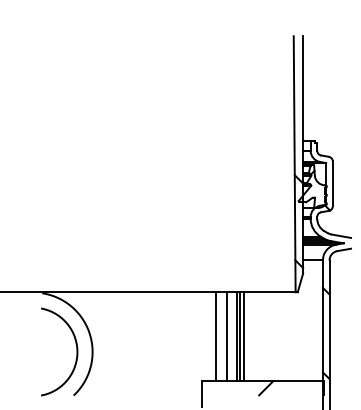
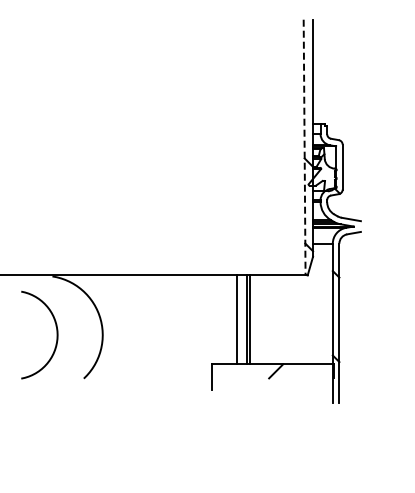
line: (294, 164) -> (304, 147), solid -> dashed
line: (216, 336) -> (226, 319), removed
line: (243, 336) -> (253, 319), removed
curve: (76, 351) -> (56, 334), moved

